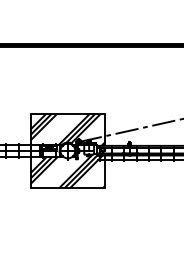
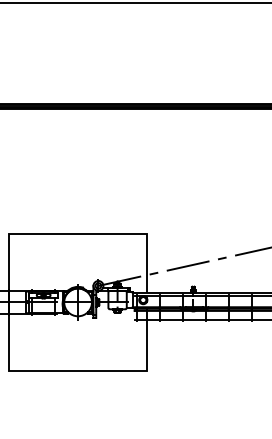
hatch: (67, 150) -> (77, 301), removed

